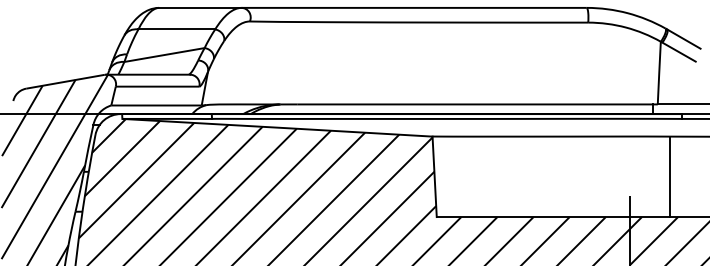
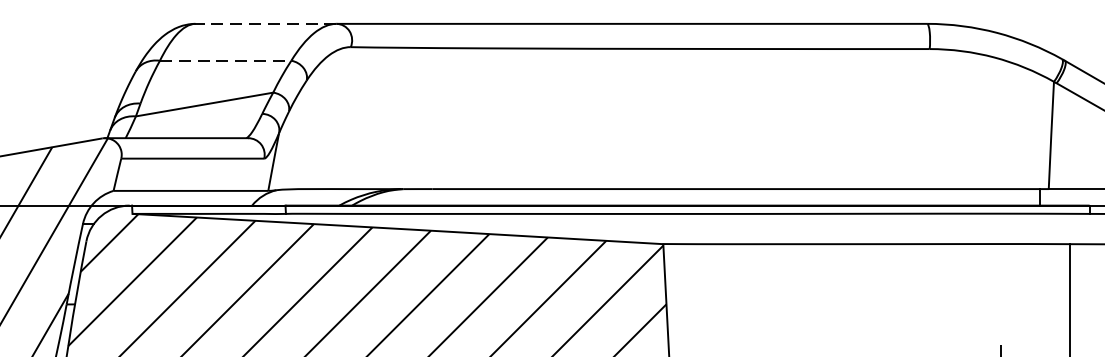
line: (199, 7) -> (264, 23), solid -> dashed
line: (177, 29) -> (226, 60), solid -> dashed

